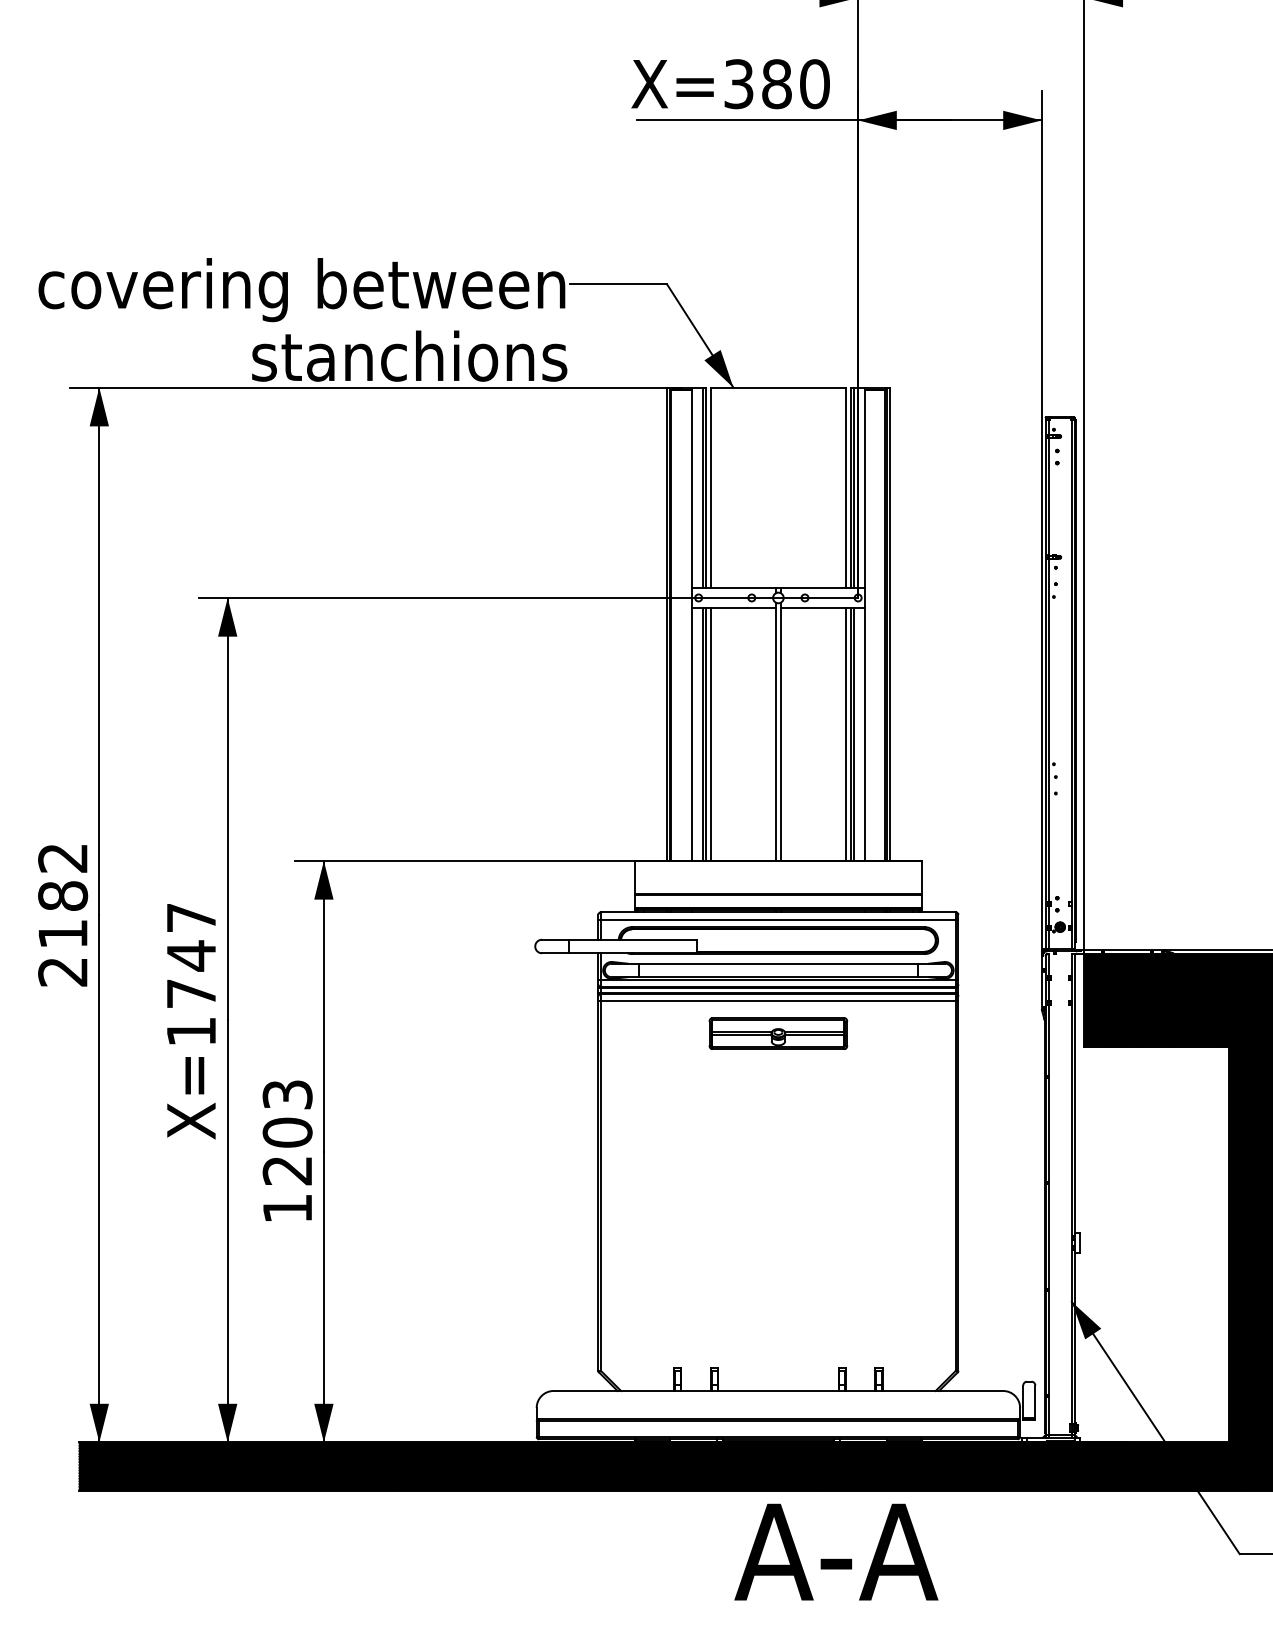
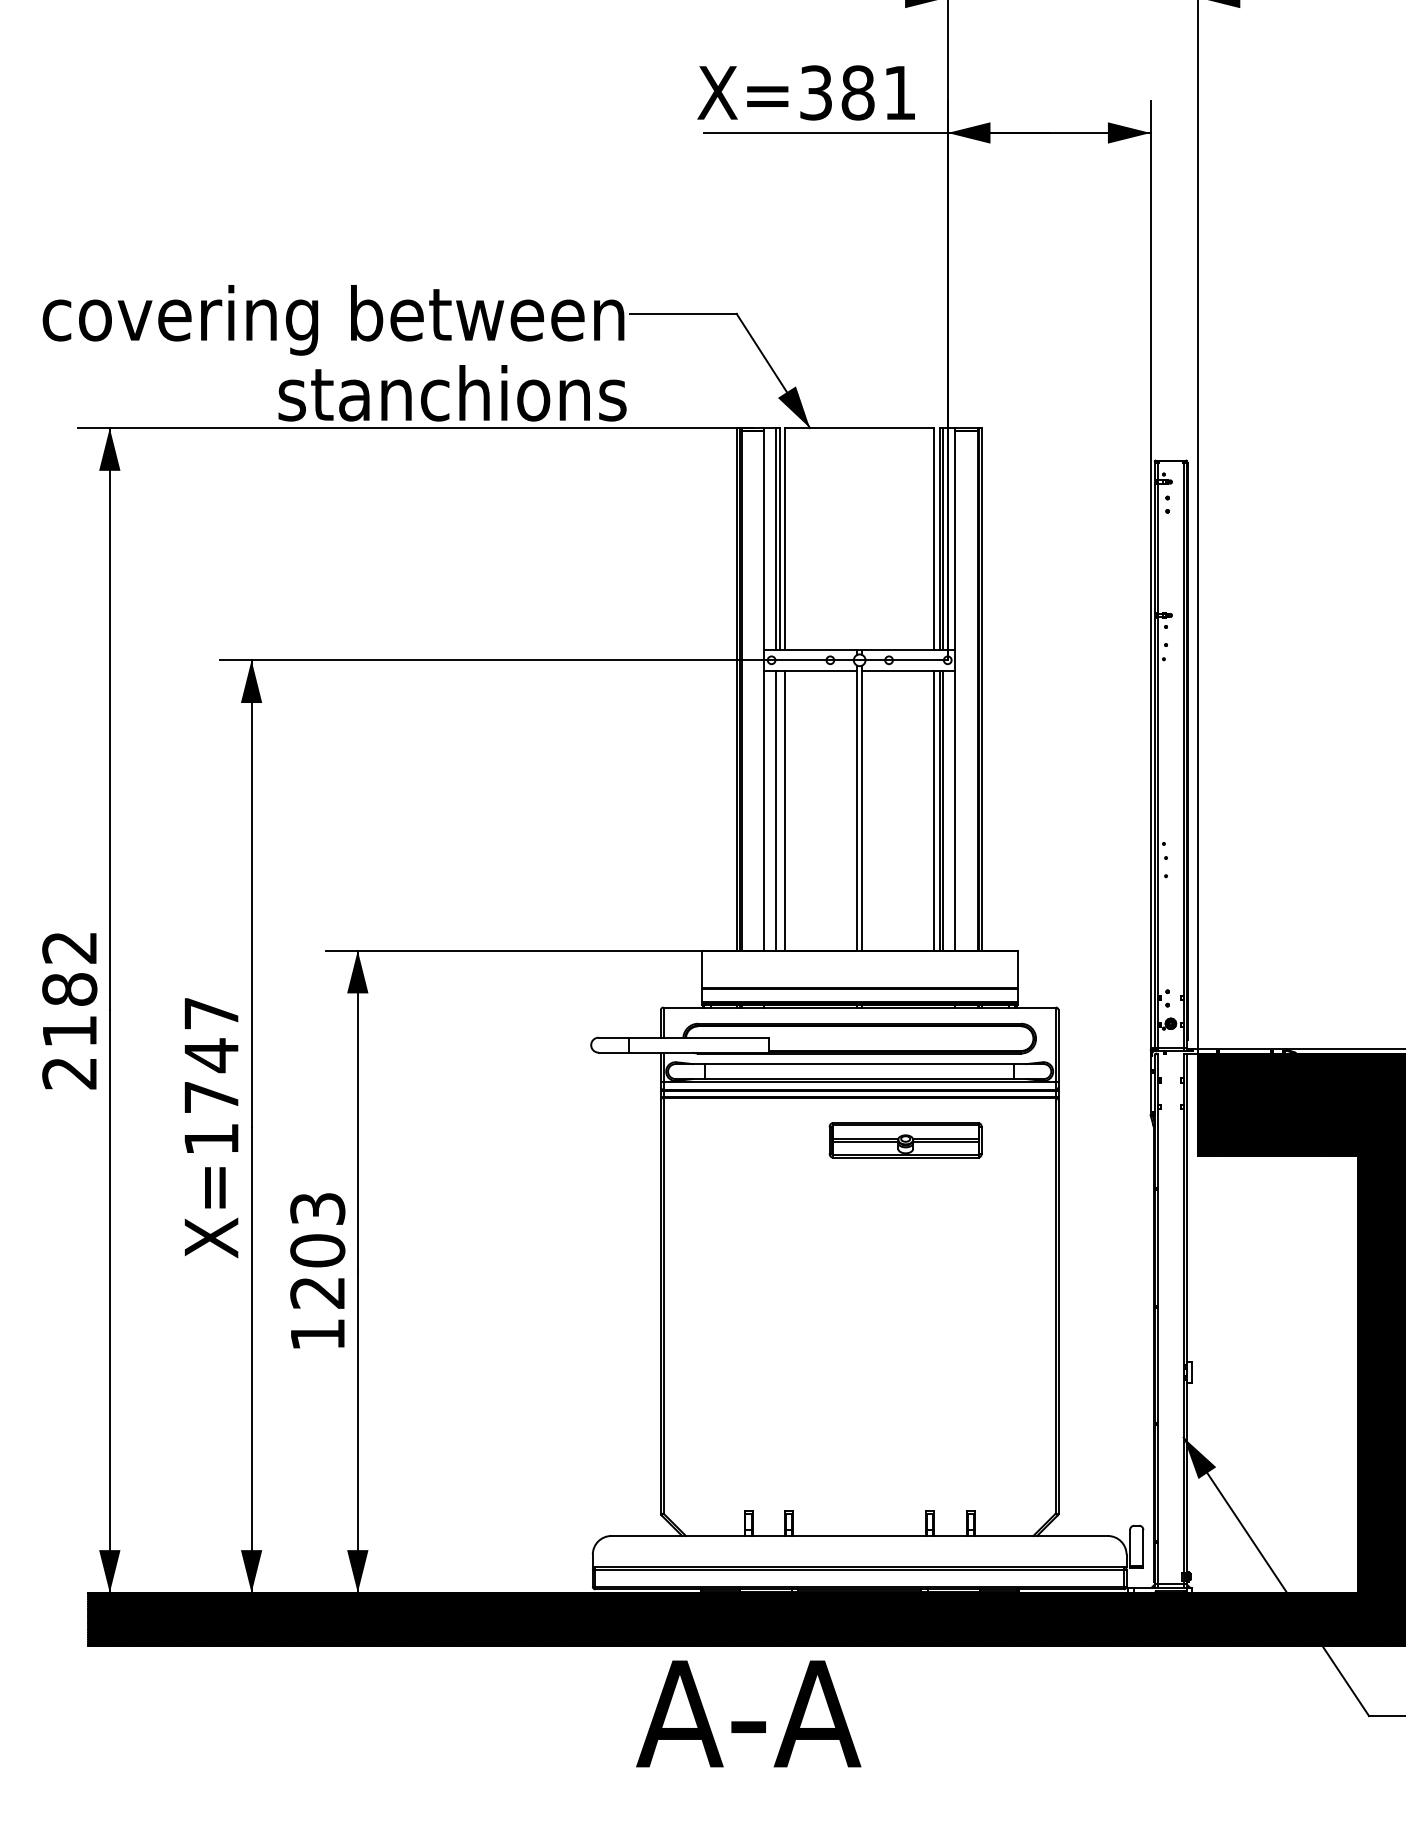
text: (814, 83) -> (899, 92), X=380 -> X=381
line: (705, 733) -> (779, 810), removed
line: (778, 919) -> (859, 1015), removed
line: (778, 1001) -> (859, 1105), removed
part: (778, 1033) -> (905, 1140), moved
text: (836, 1551) -> (748, 1713), moved

